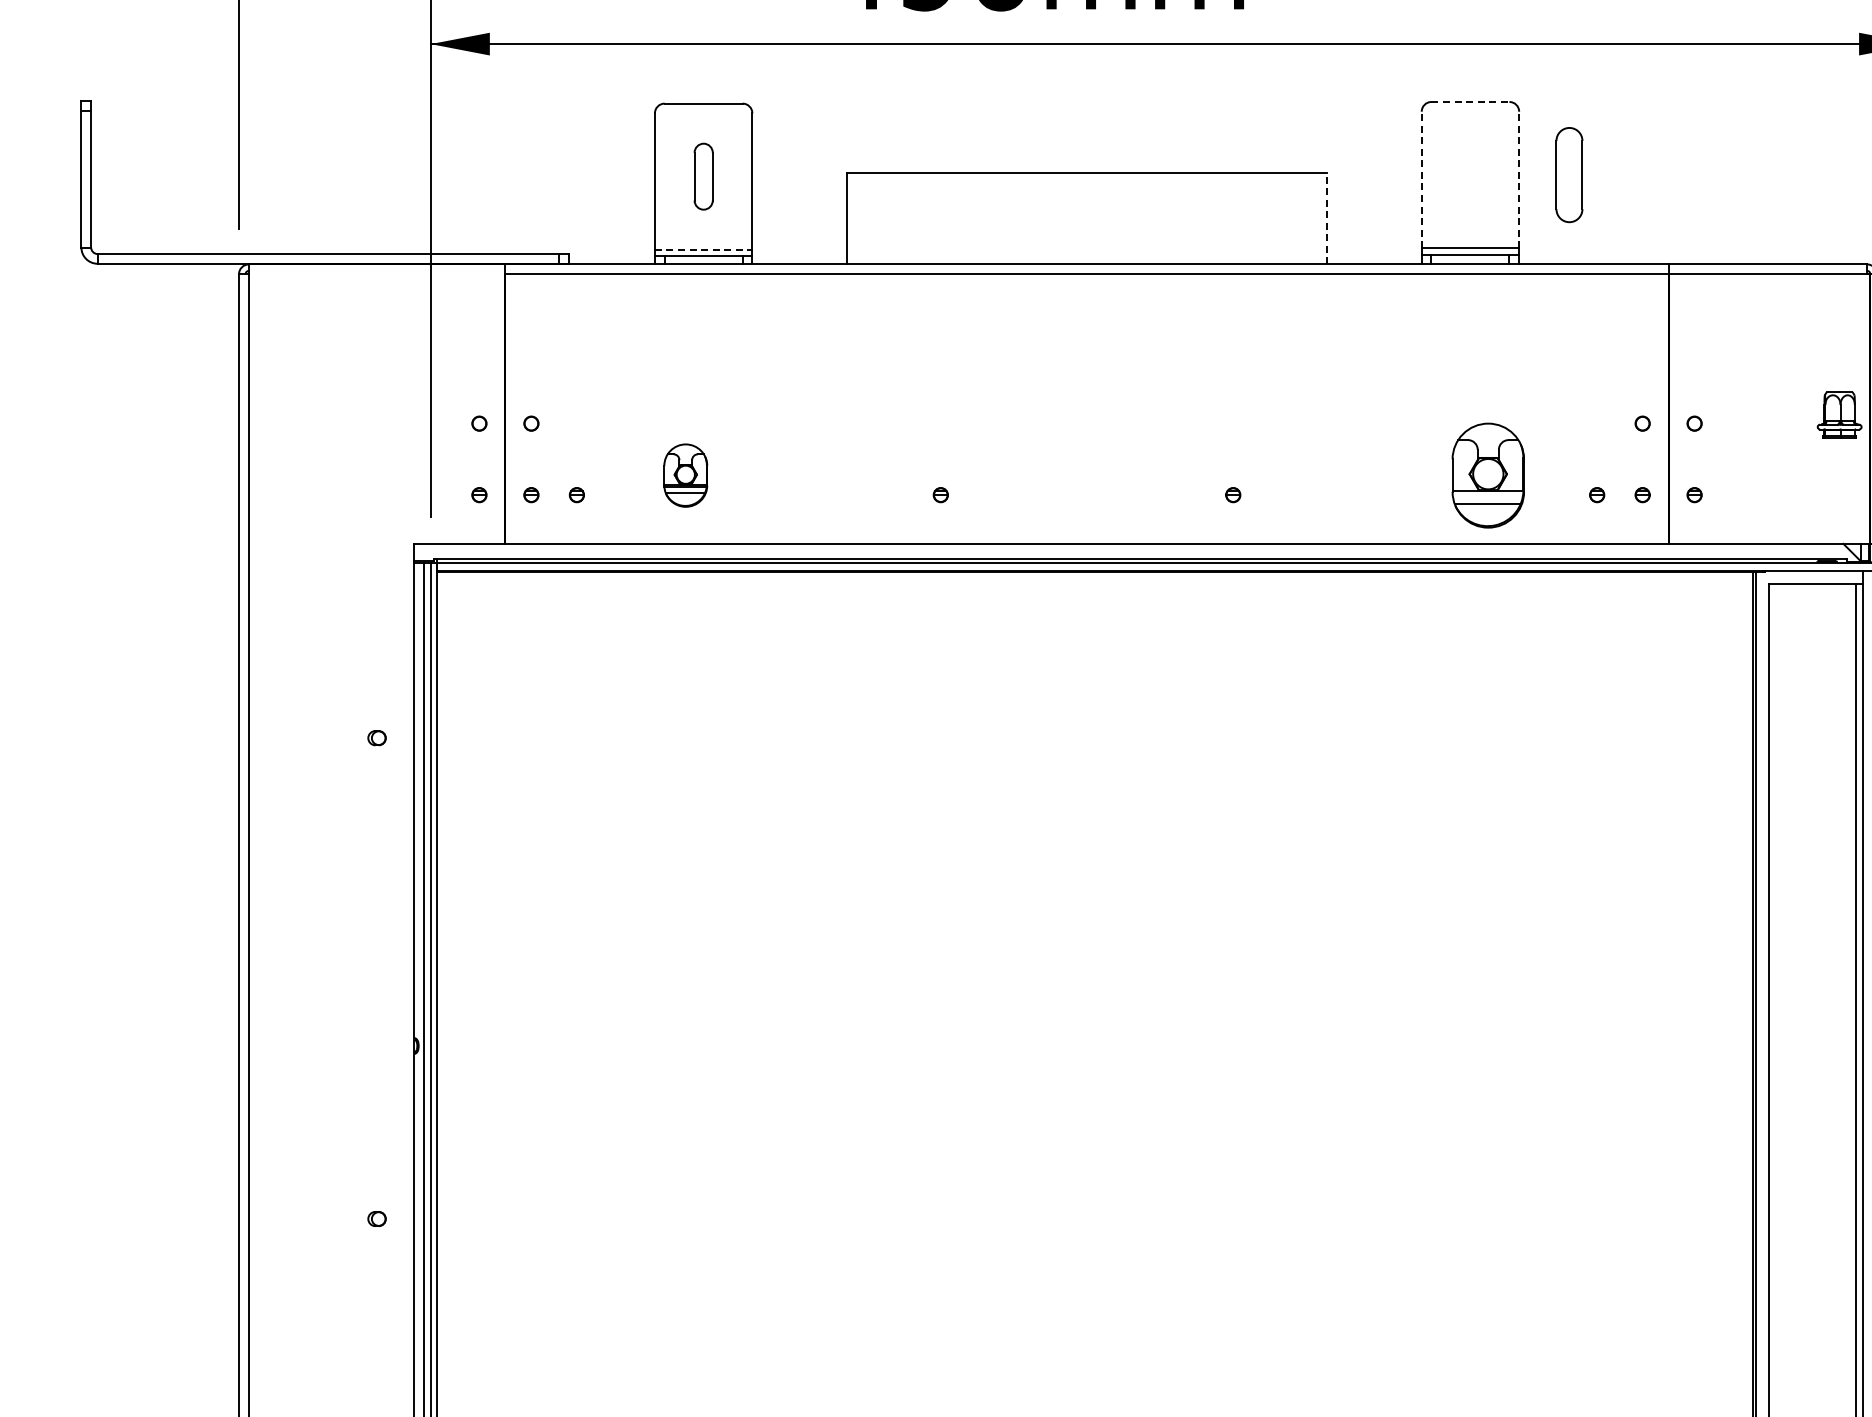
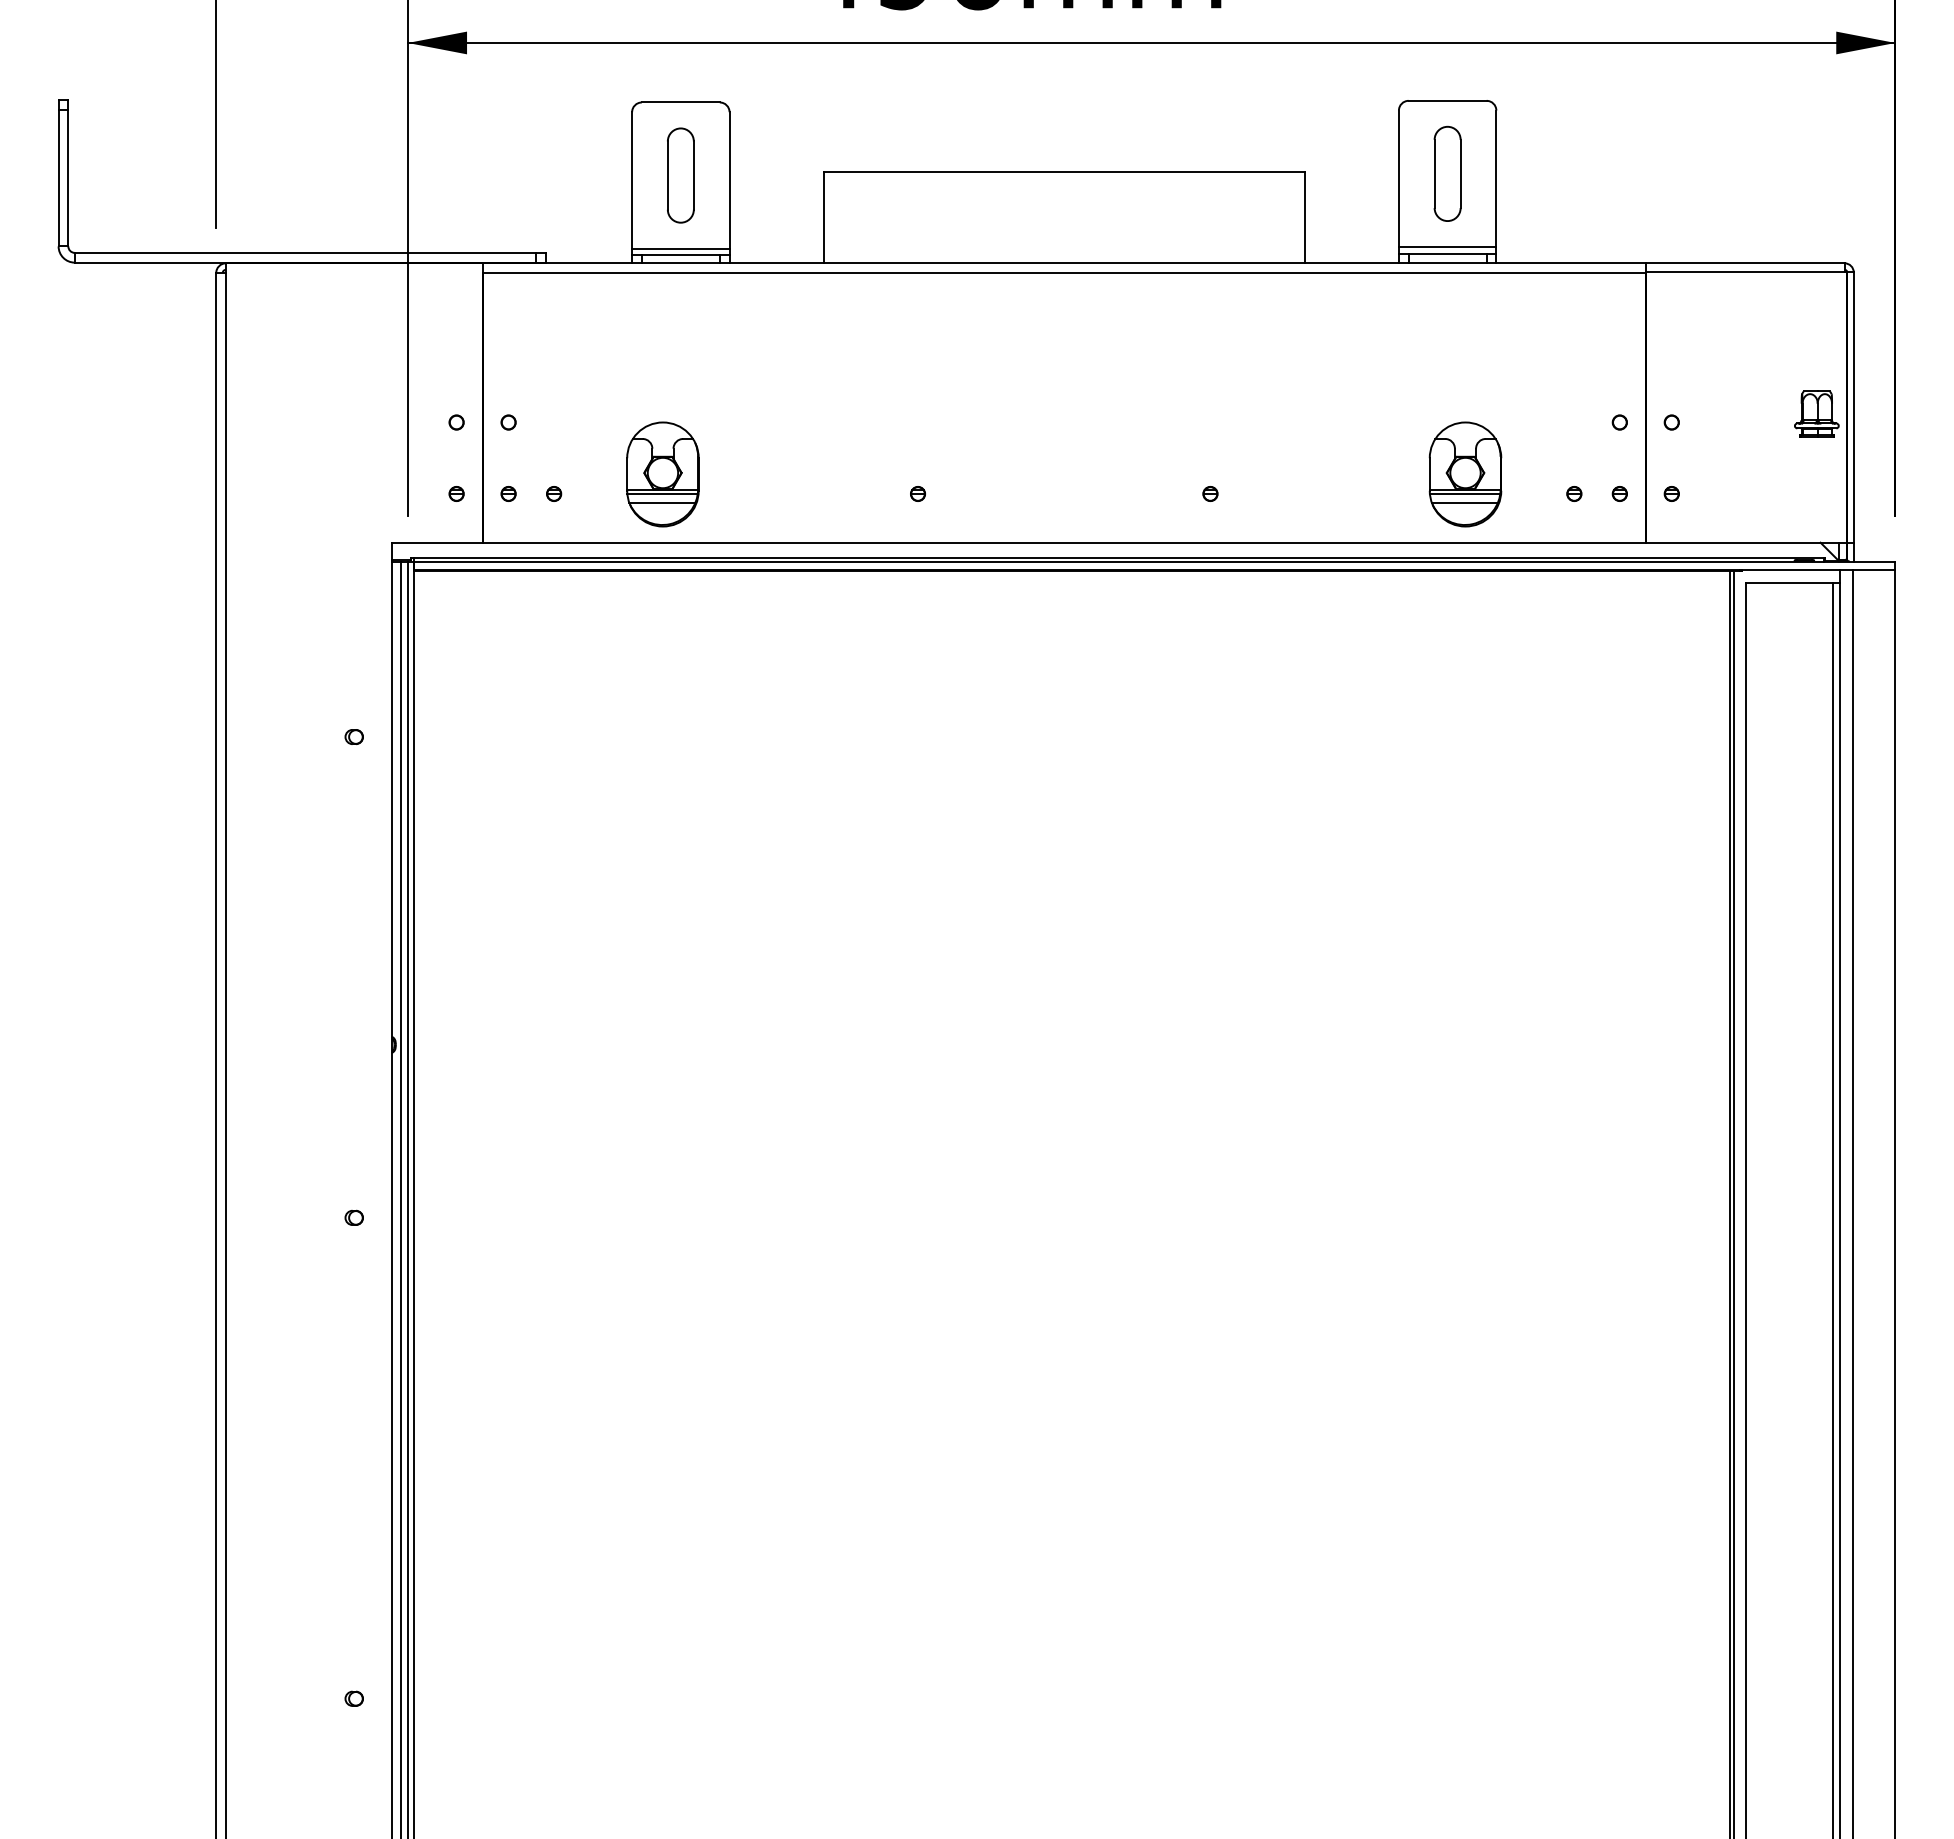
line: (1470, 101) -> (1447, 100), dashed -> solid
part: (1569, 174) -> (1447, 173), moved
part: (703, 176) -> (680, 175), size x1.43
line: (1421, 179) -> (1398, 178), dashed -> solid
line: (1519, 179) -> (1496, 178), dashed -> solid
line: (1327, 218) -> (1304, 217), dashed -> solid
line: (703, 249) -> (680, 248), dashed -> solid
part: (685, 475) -> (662, 474), size x1.67
line: (1487, 495) -> (1464, 494), added

